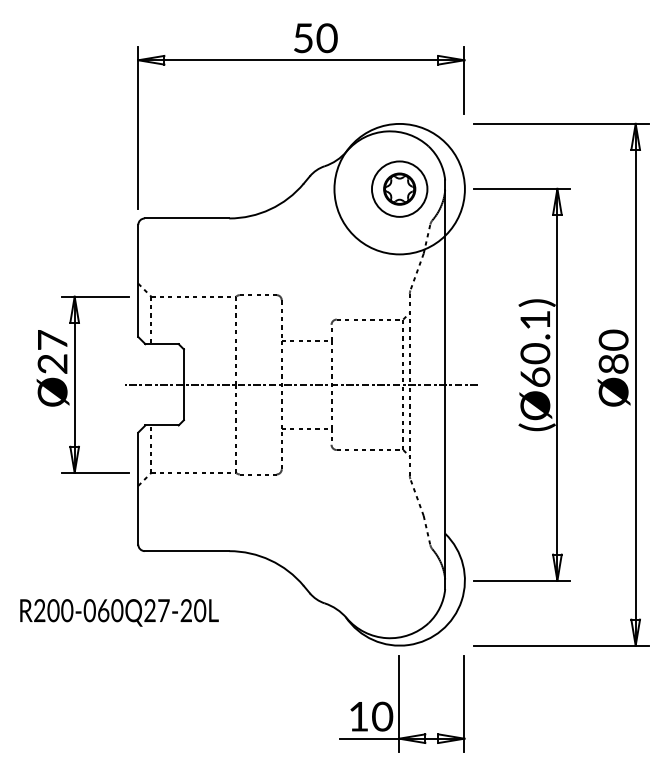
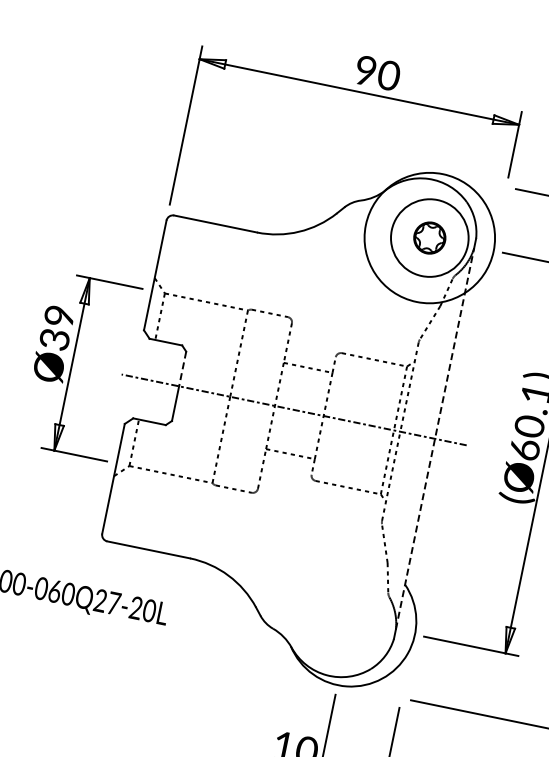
text: (302, 38) -> (364, 70), 50 -> 90
circle: (399, 188) -> (429, 237), size x1.4
text: (52, 351) -> (57, 327), Ø27 -> Ø39
line: (183, 367) -> (182, 369), solid -> dashed
line: (445, 384) -> (435, 438), solid -> dashed

